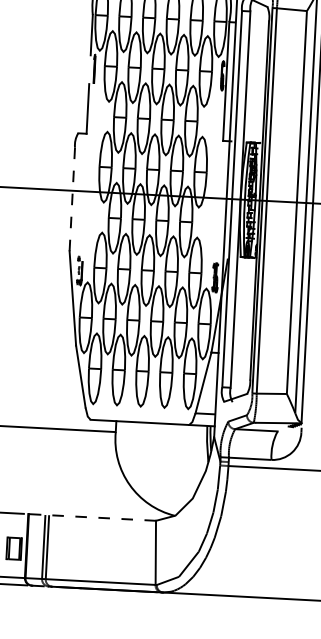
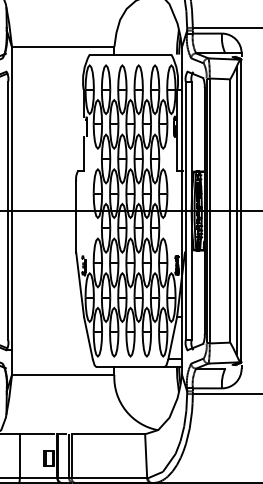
line: (72, 198) -> (76, 216), dashed -> solid
line: (102, 518) -> (108, 434), dashed -> solid

